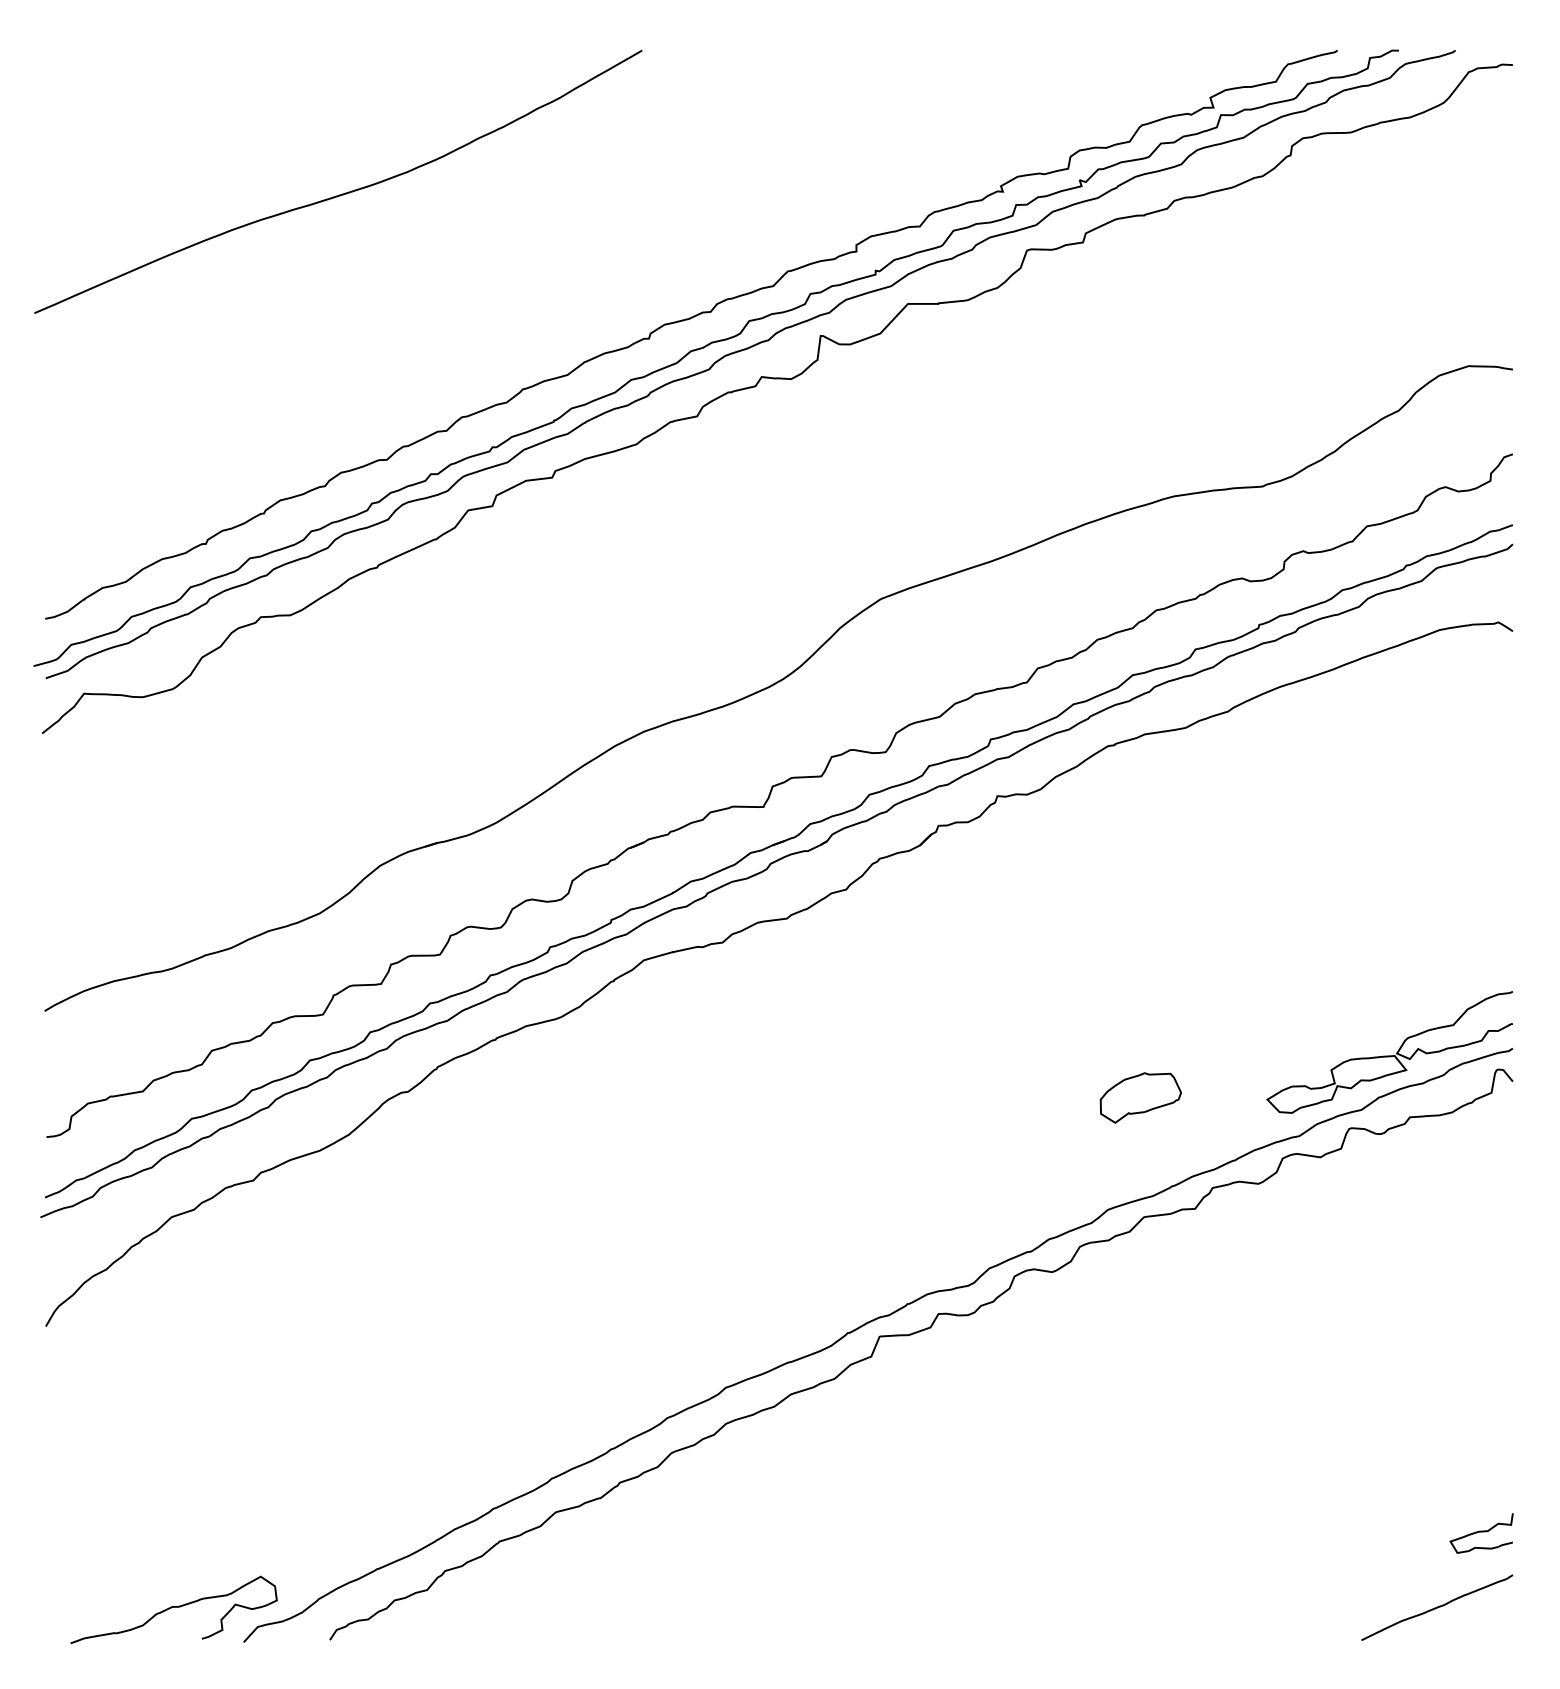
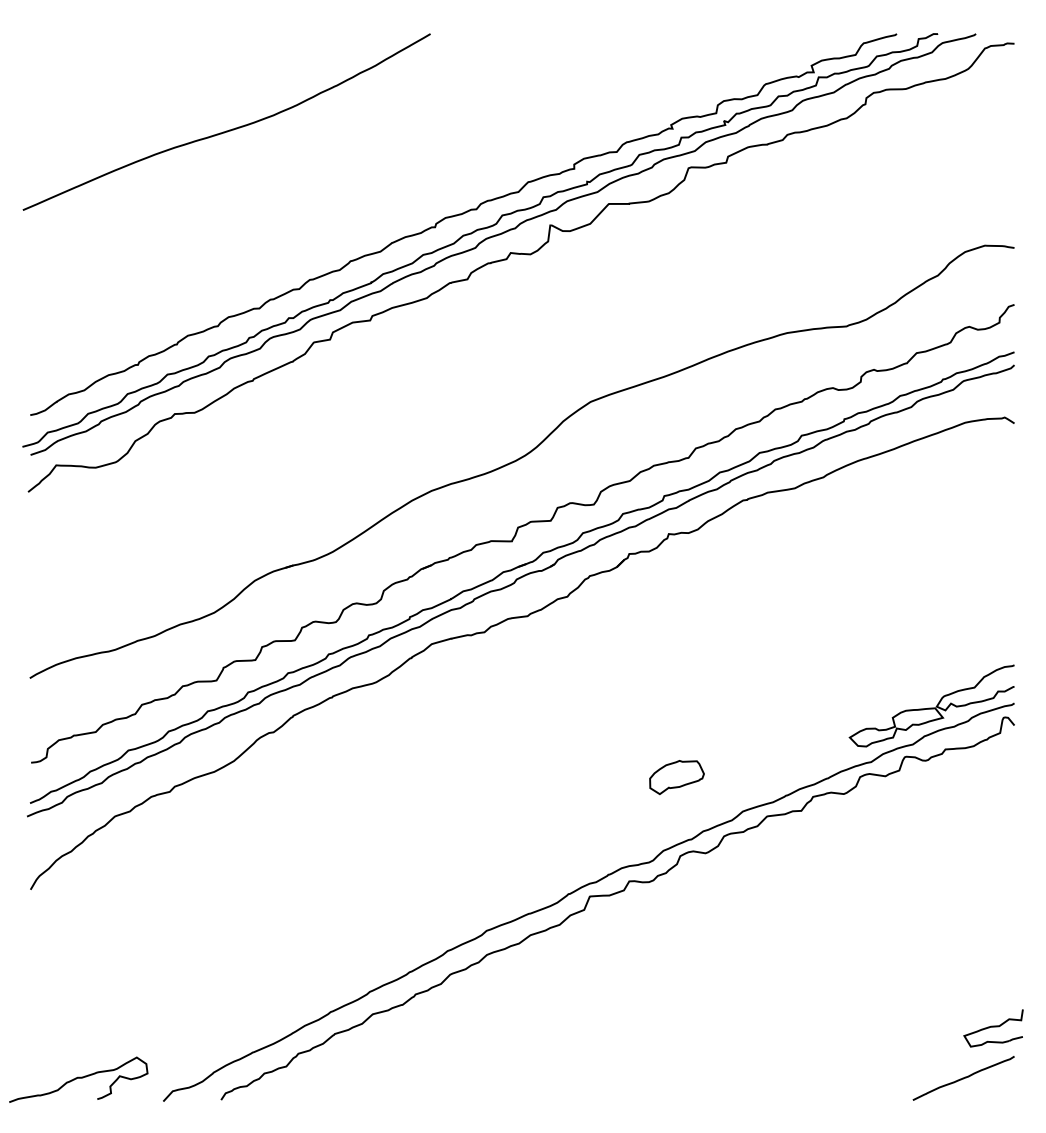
part: (1140, 1097) -> (676, 777), moved
part: (1481, 1533) -> (993, 1028), size x1.4
curve: (173, 1607) -> (78, 1078), moved

